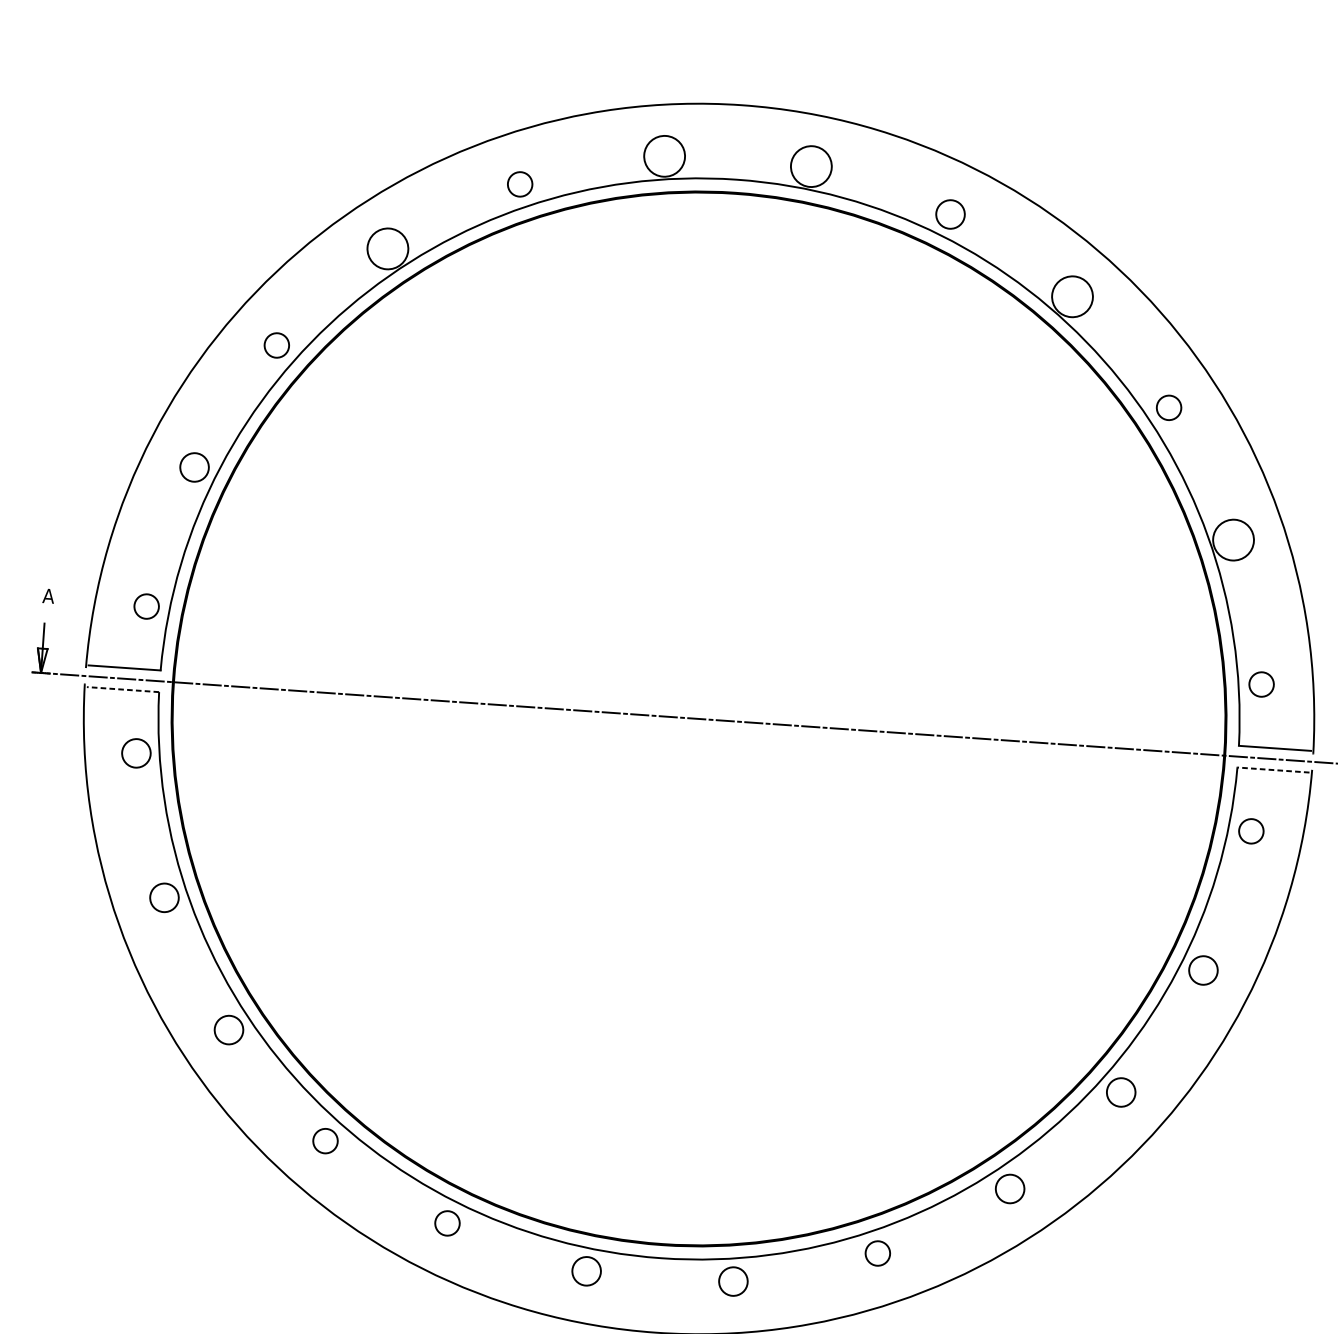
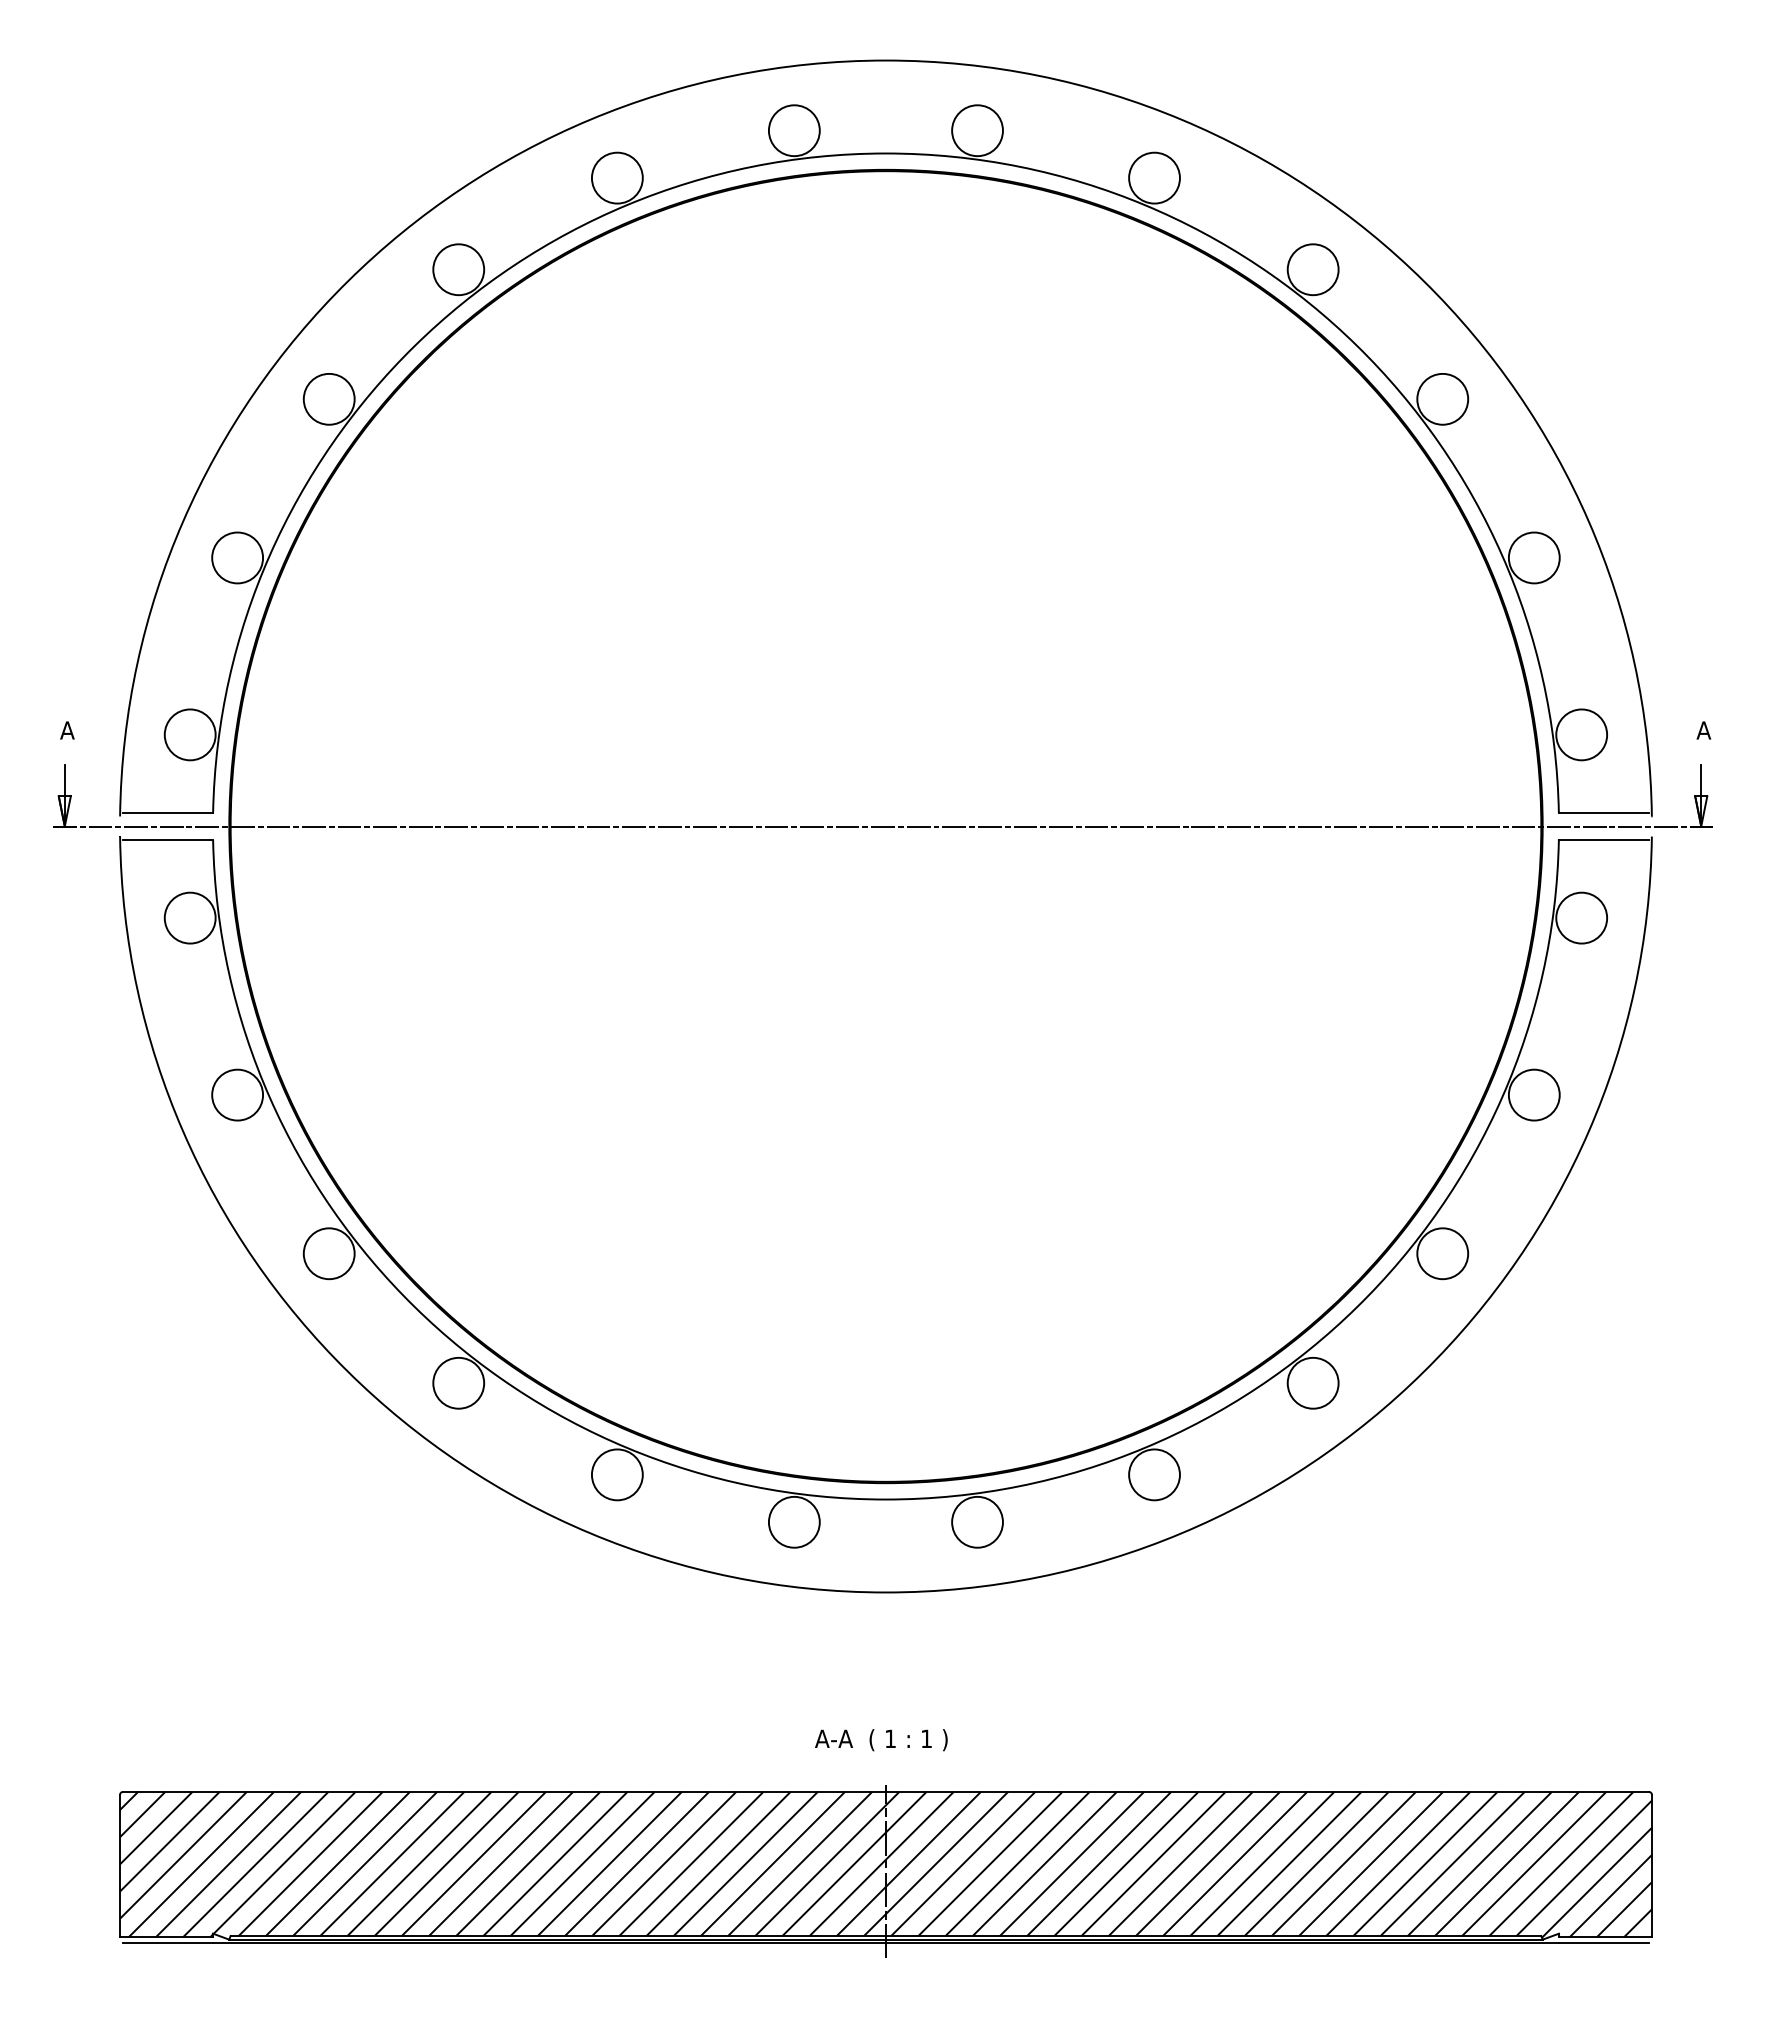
circle: (519, 183) -> (616, 177), size x1.67
circle: (950, 213) -> (1154, 177), size x1.43
circle: (276, 344) -> (328, 398), size x1.67
circle: (1168, 407) -> (1442, 398), size x1.67
circle: (194, 467) -> (237, 557), size x1.43
circle: (146, 606) -> (189, 734), size x1.67
circle: (1261, 684) -> (1581, 734), size x1.67
line: (123, 689) -> (168, 840), dashed -> solid
circle: (135, 752) -> (189, 917), size x1.43
line: (1273, 770) -> (1603, 840), dashed -> solid
circle: (1251, 830) -> (1581, 917), size x1.67
circle: (164, 897) -> (237, 1094), size x1.43
circle: (1202, 969) -> (1533, 1094), size x1.43
circle: (228, 1029) -> (328, 1253), size x1.43
circle: (1121, 1092) -> (1442, 1253), size x1.43
circle: (325, 1140) -> (458, 1382), size x1.67
circle: (1009, 1188) -> (1312, 1382), size x1.43
circle: (446, 1223) -> (616, 1474), size x1.67
circle: (877, 1253) -> (1154, 1474), size x1.67
circle: (585, 1270) -> (793, 1521), size x1.43
circle: (733, 1280) -> (977, 1521), size x1.43

